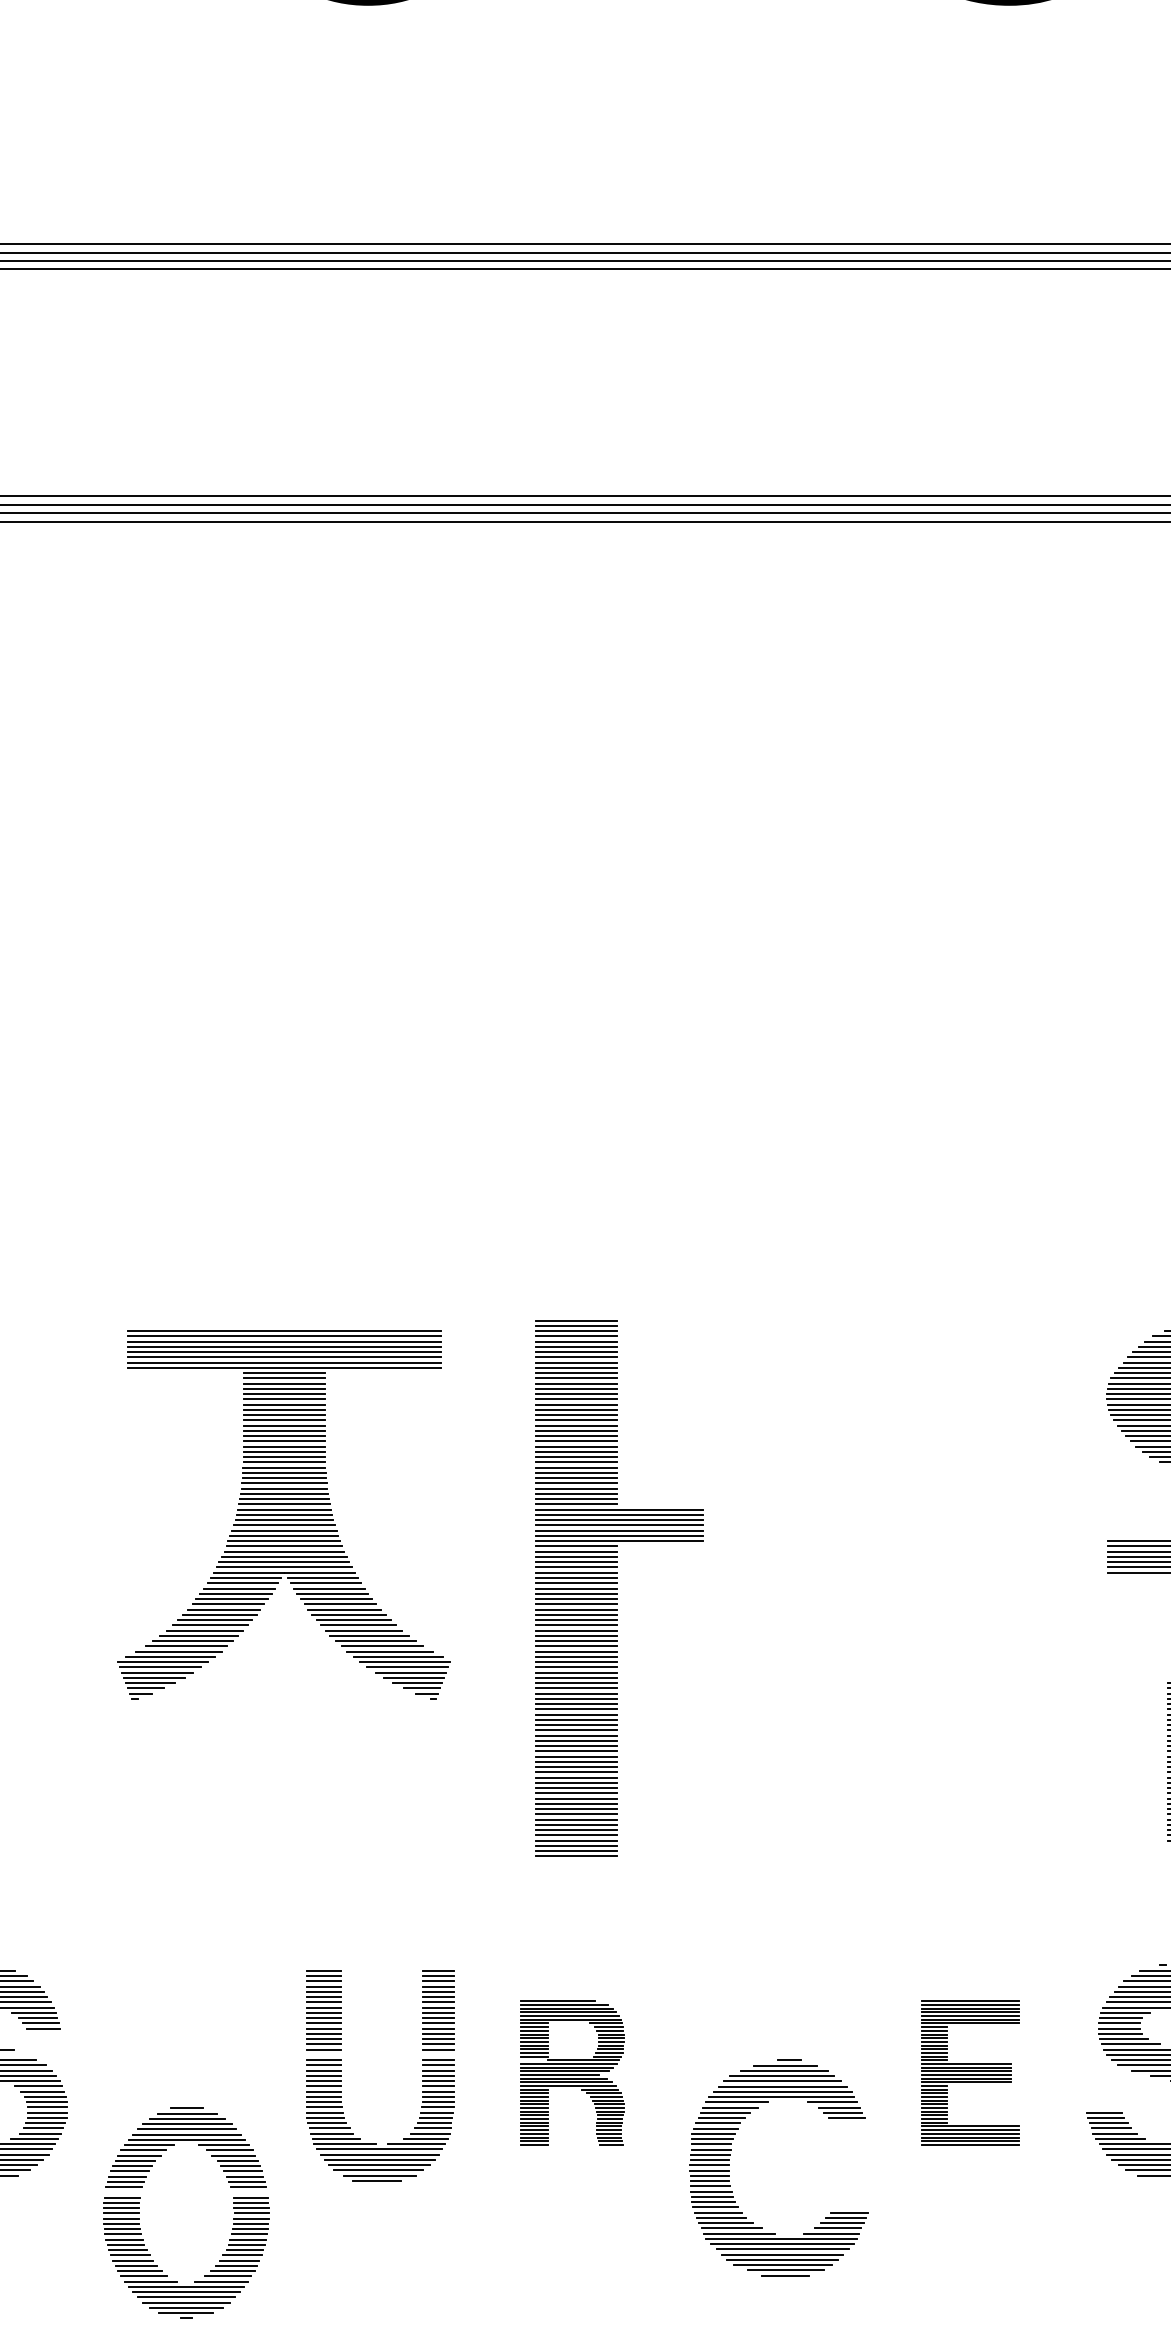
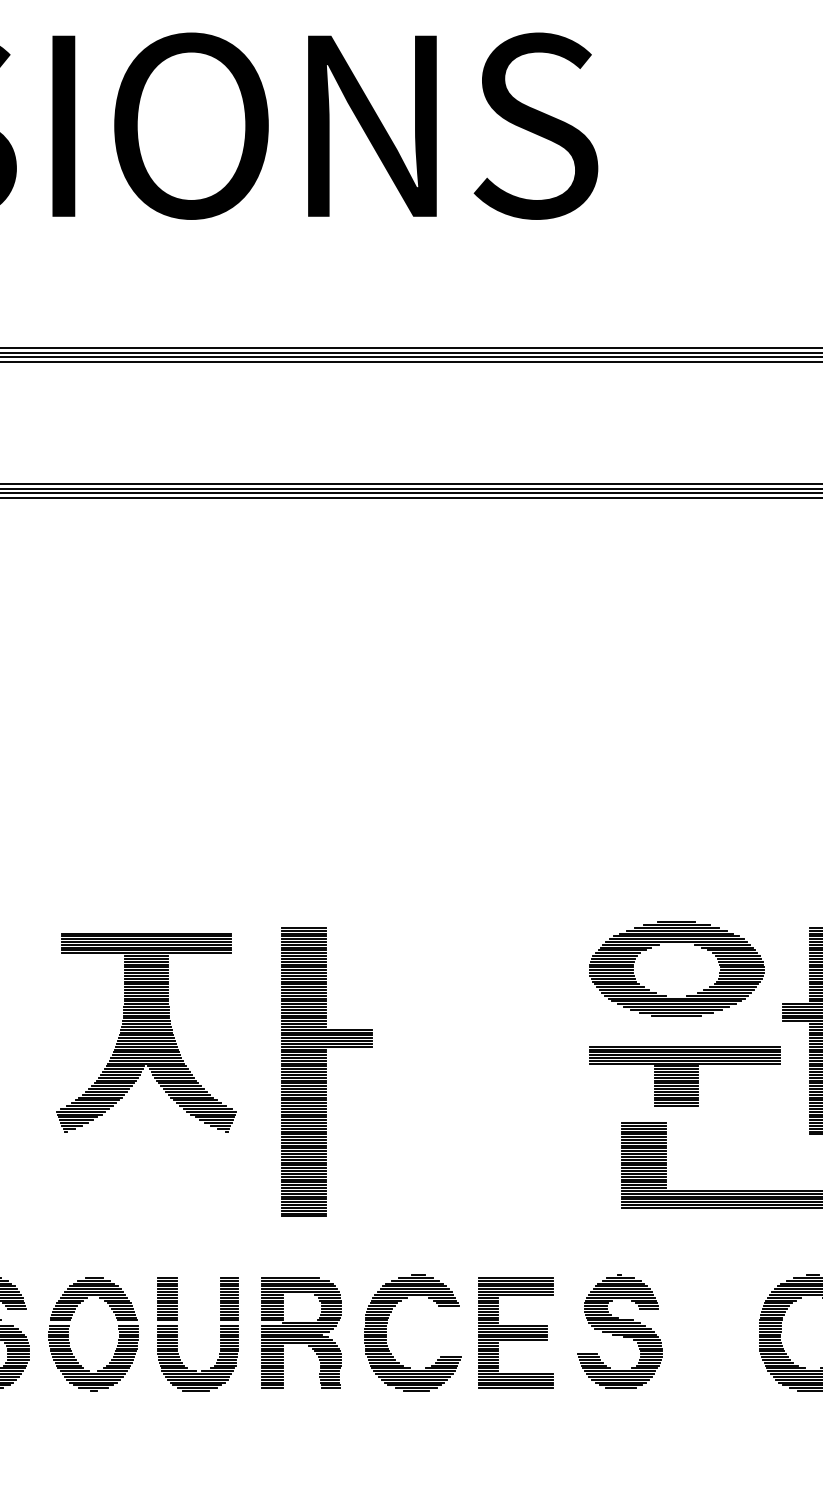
part: (572, 2072) -> (301, 1332), size x1.43
part: (969, 2072) -> (515, 1332), size x1.43
part: (730, 2166) -> (386, 1332), moved
part: (139, 2213) -> (68, 1334), moved

